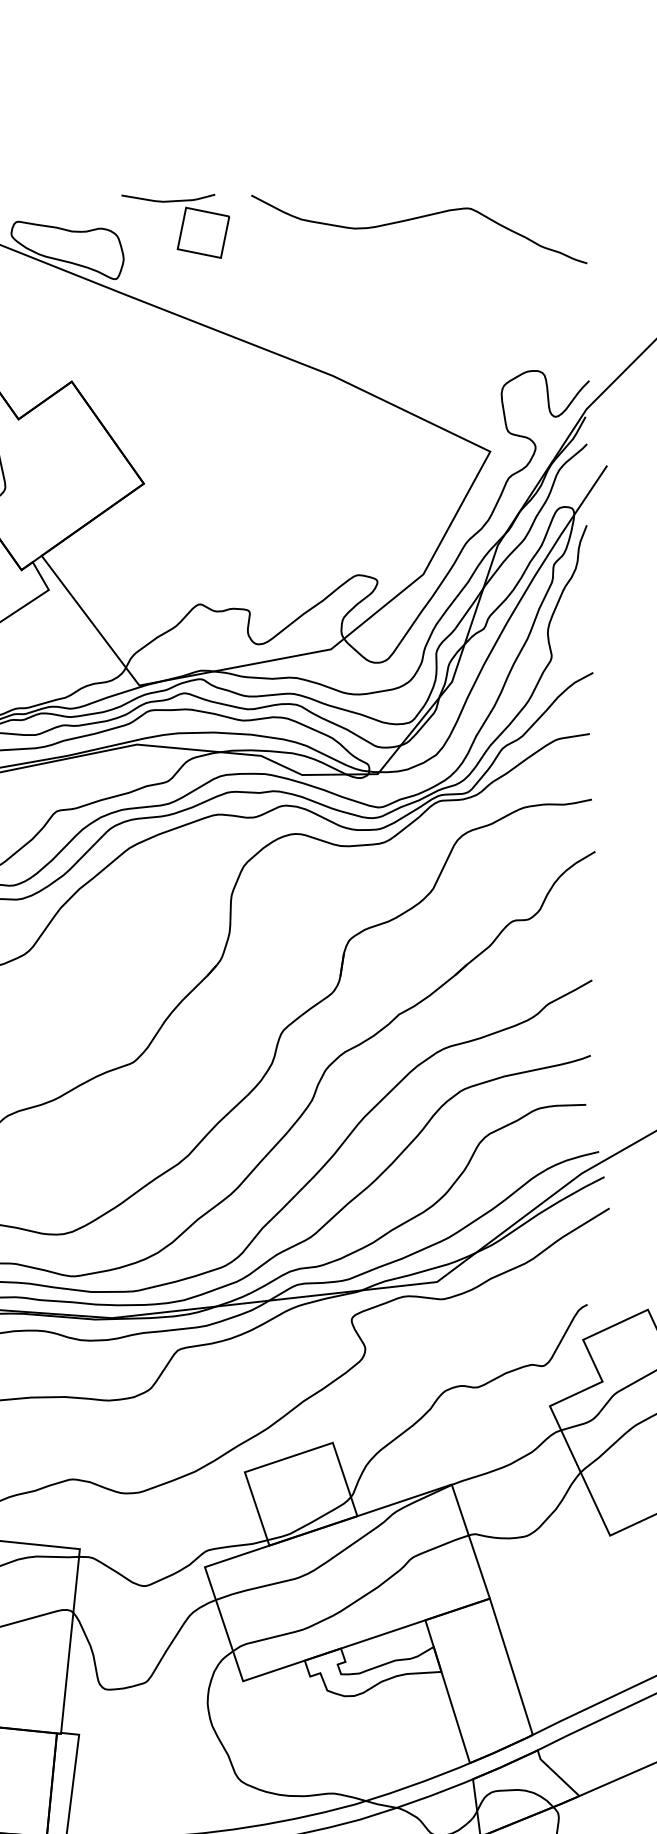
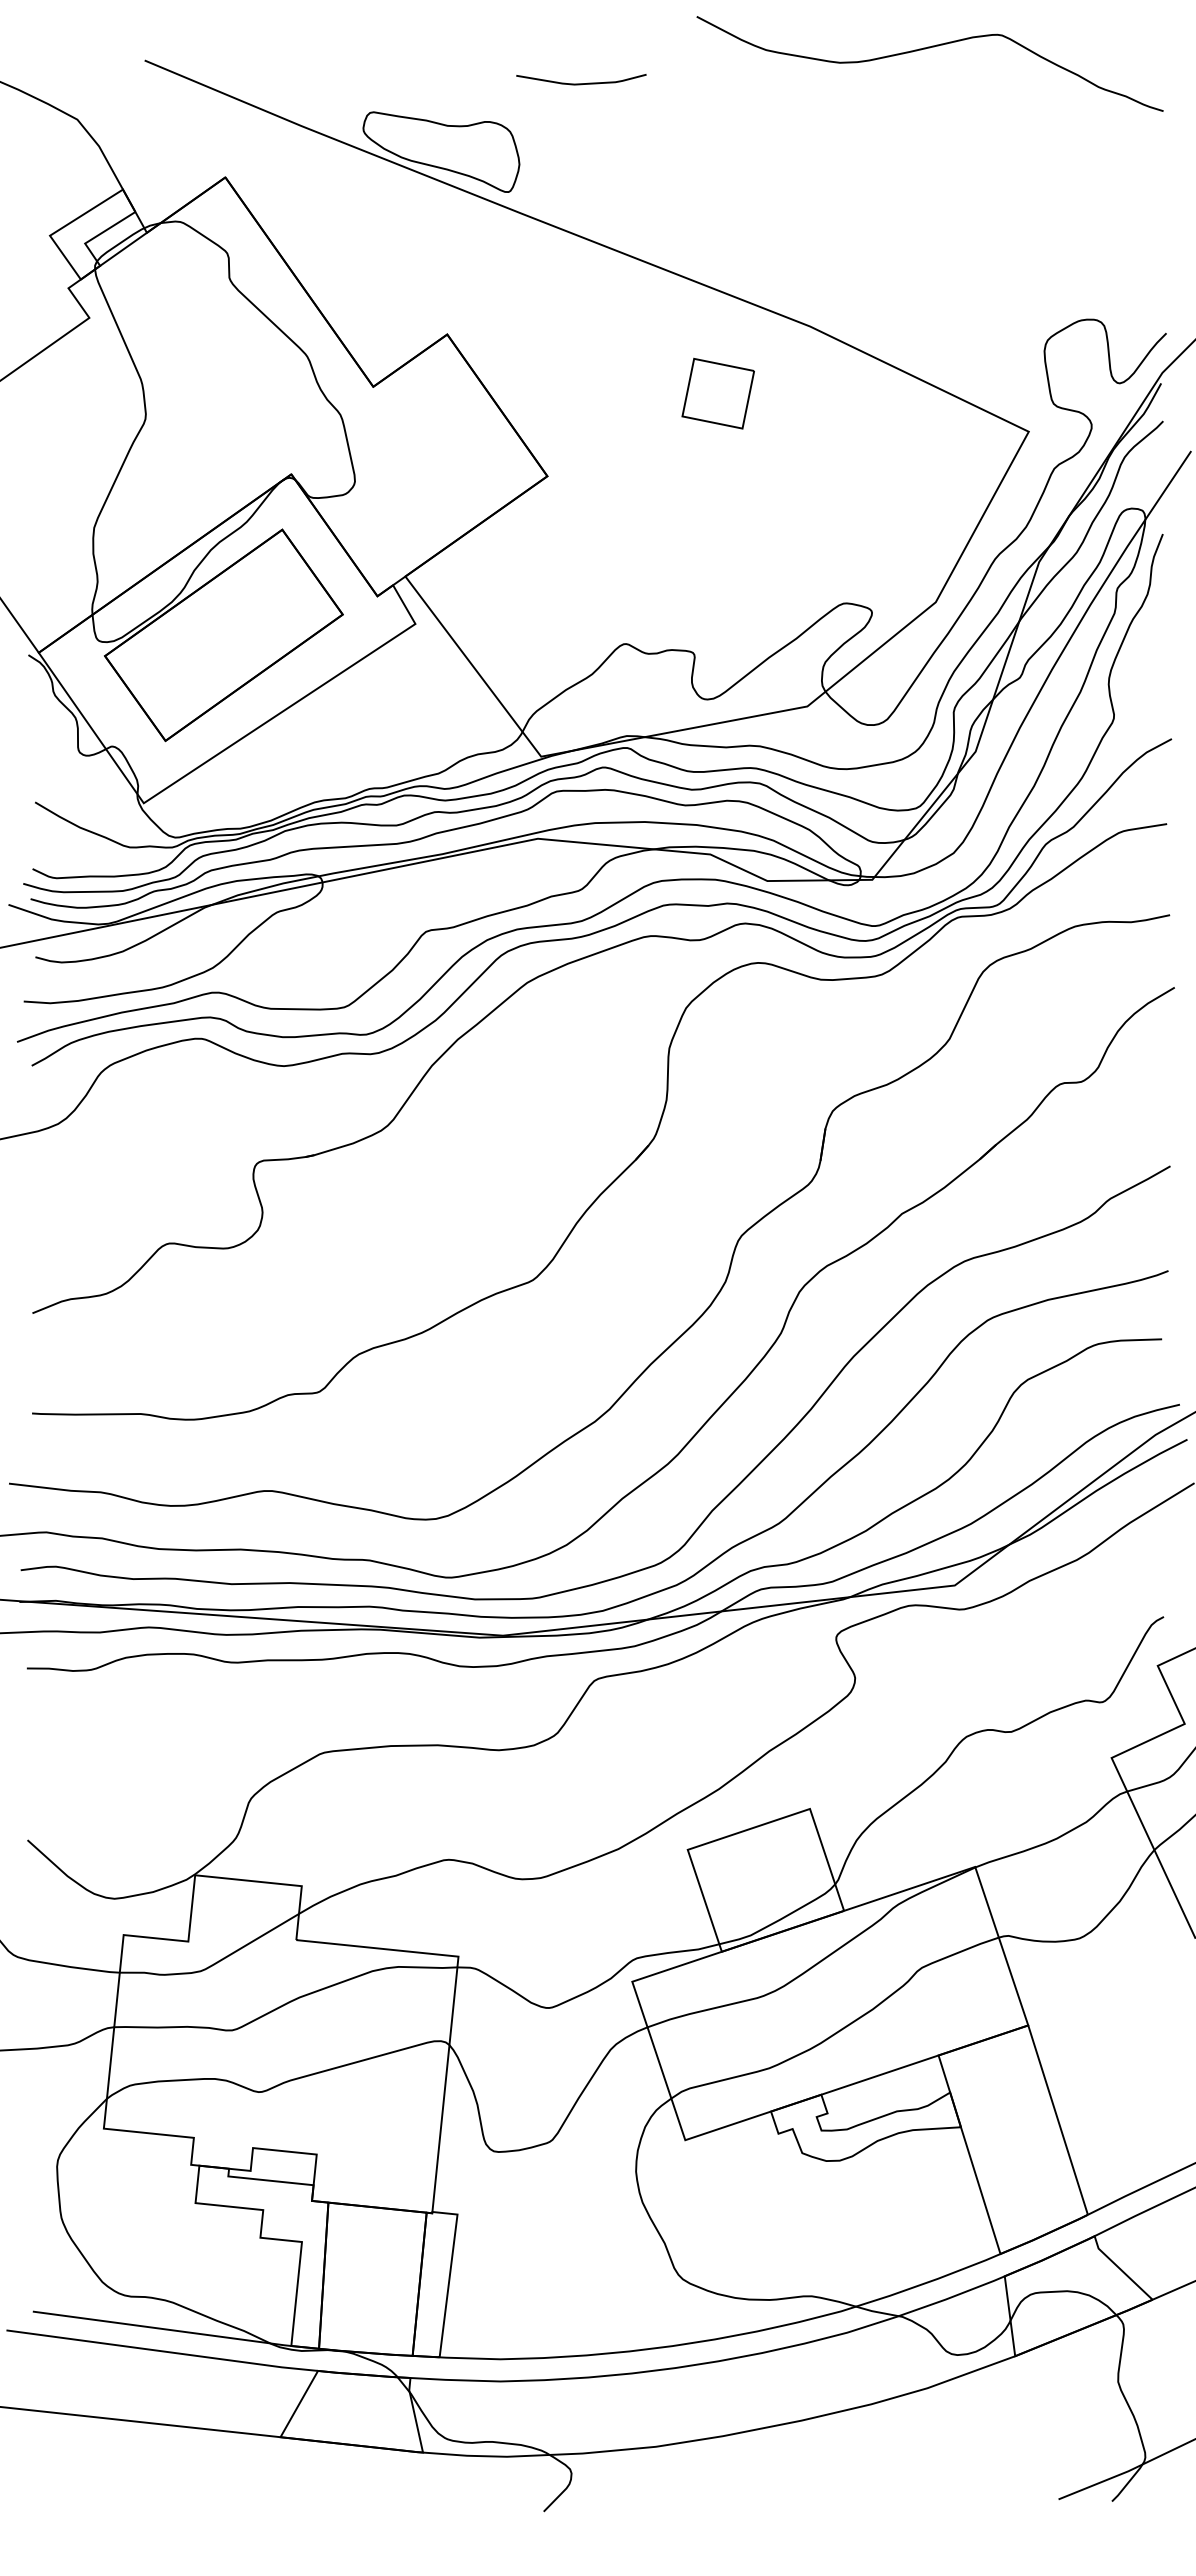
curve: (415, 219) -> (925, 49), moved
part: (202, 232) -> (717, 393), moved

